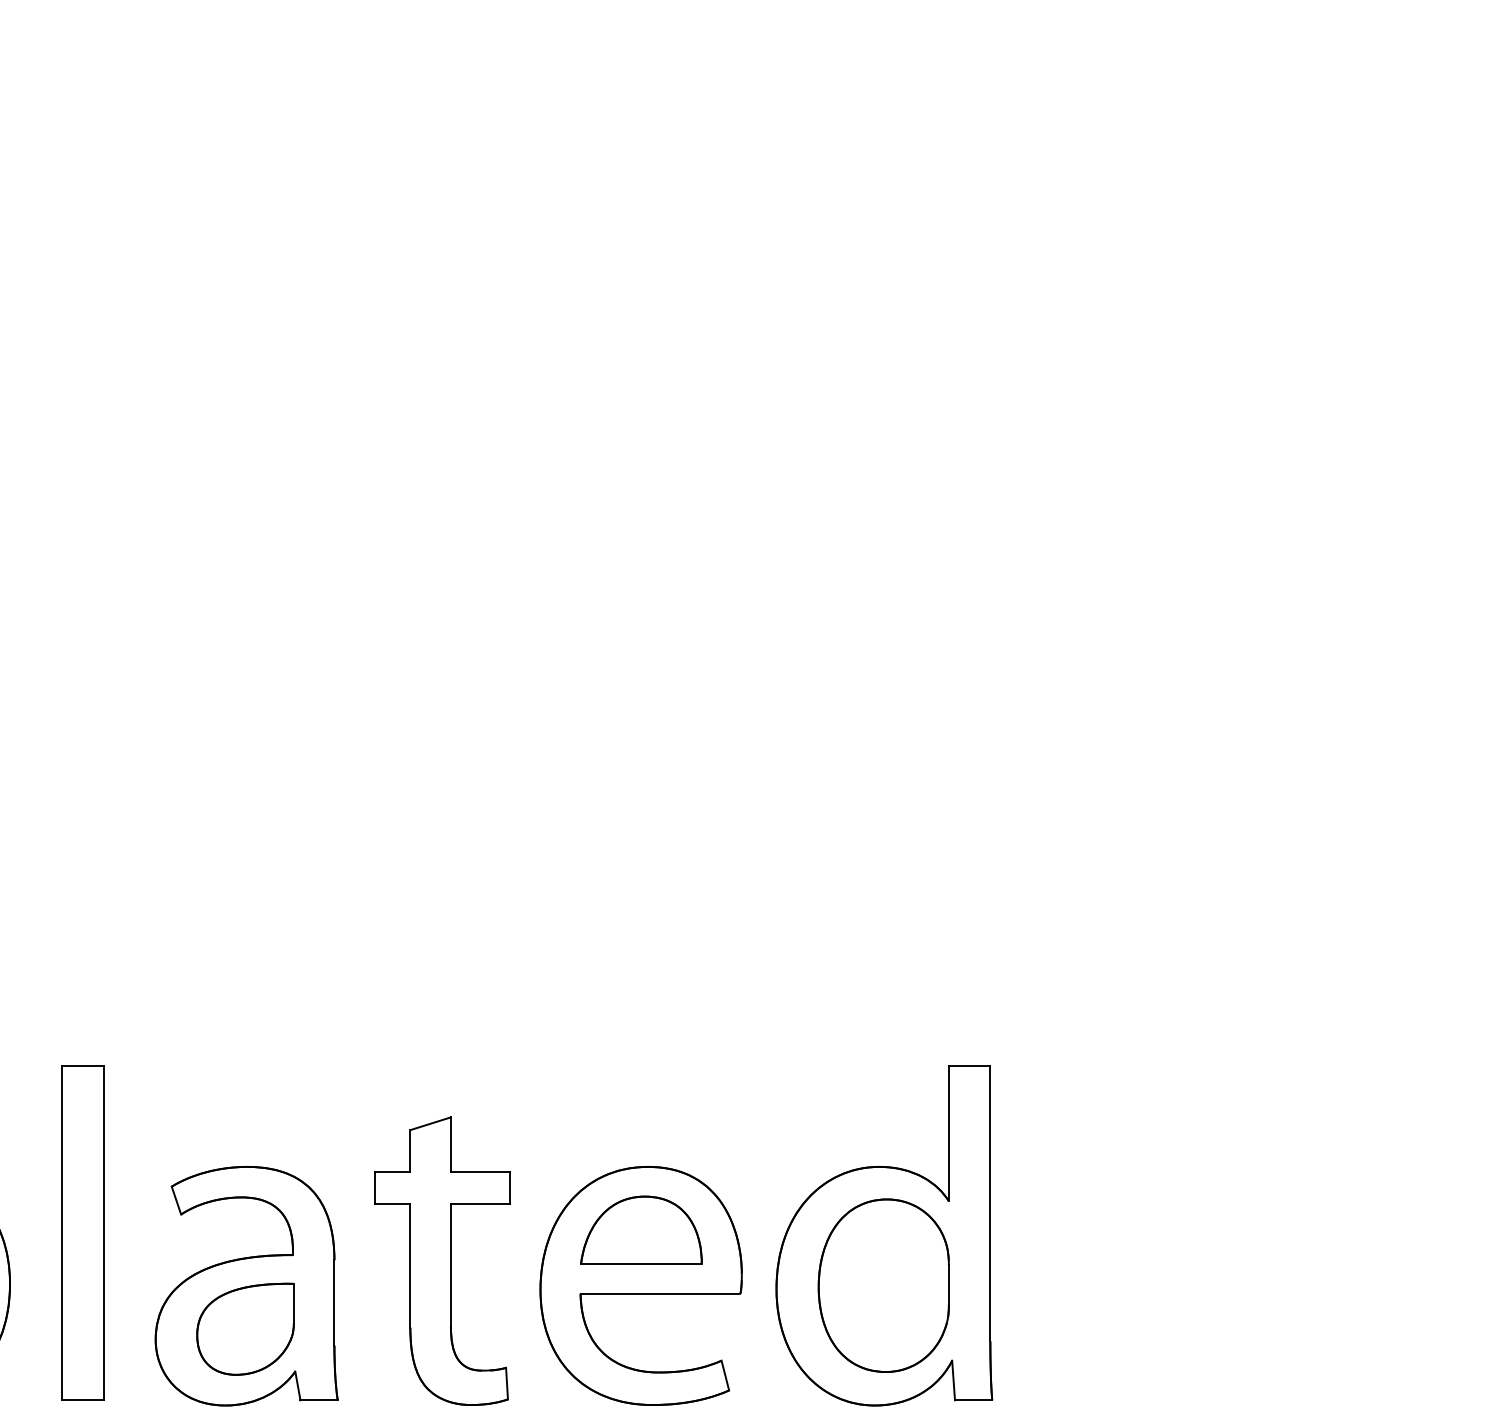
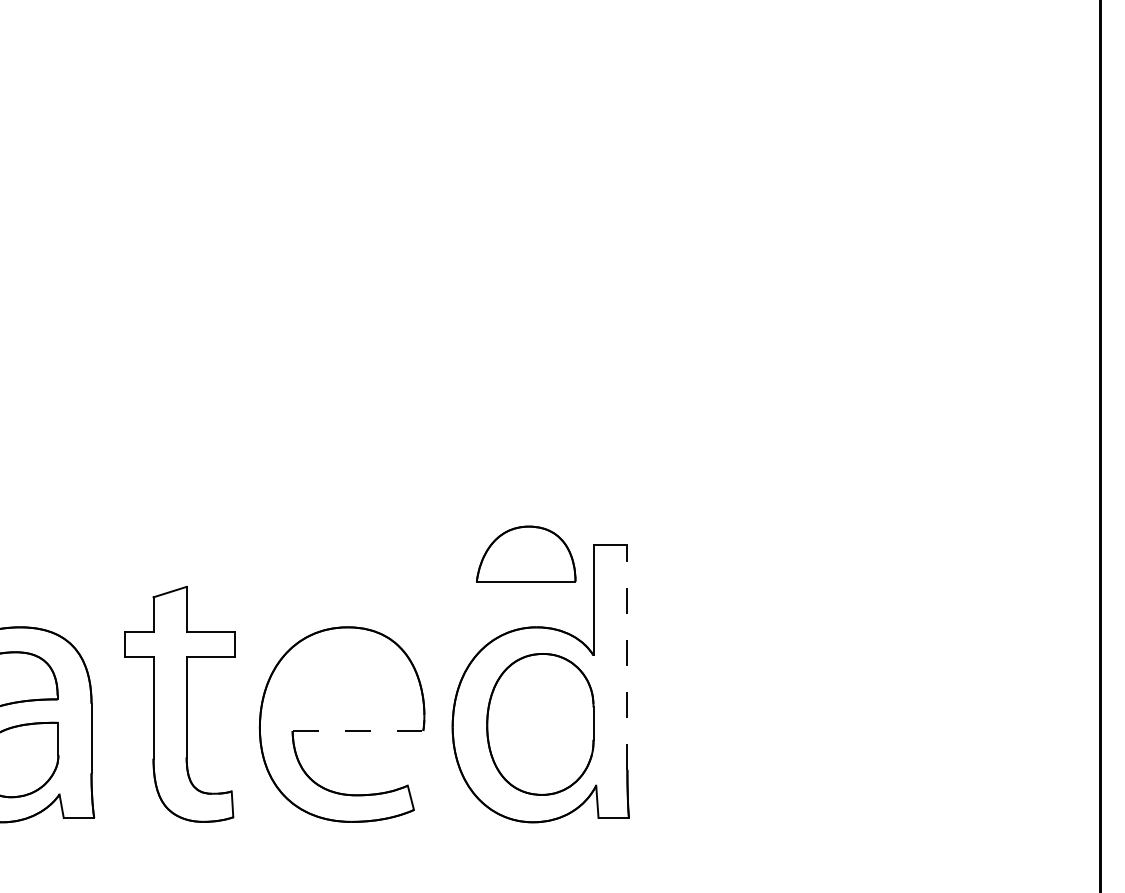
line: (990, 1203) -> (627, 657), solid -> dashed
part: (641, 1229) -> (526, 553), moved
line: (660, 1293) -> (357, 730), solid -> dashed

